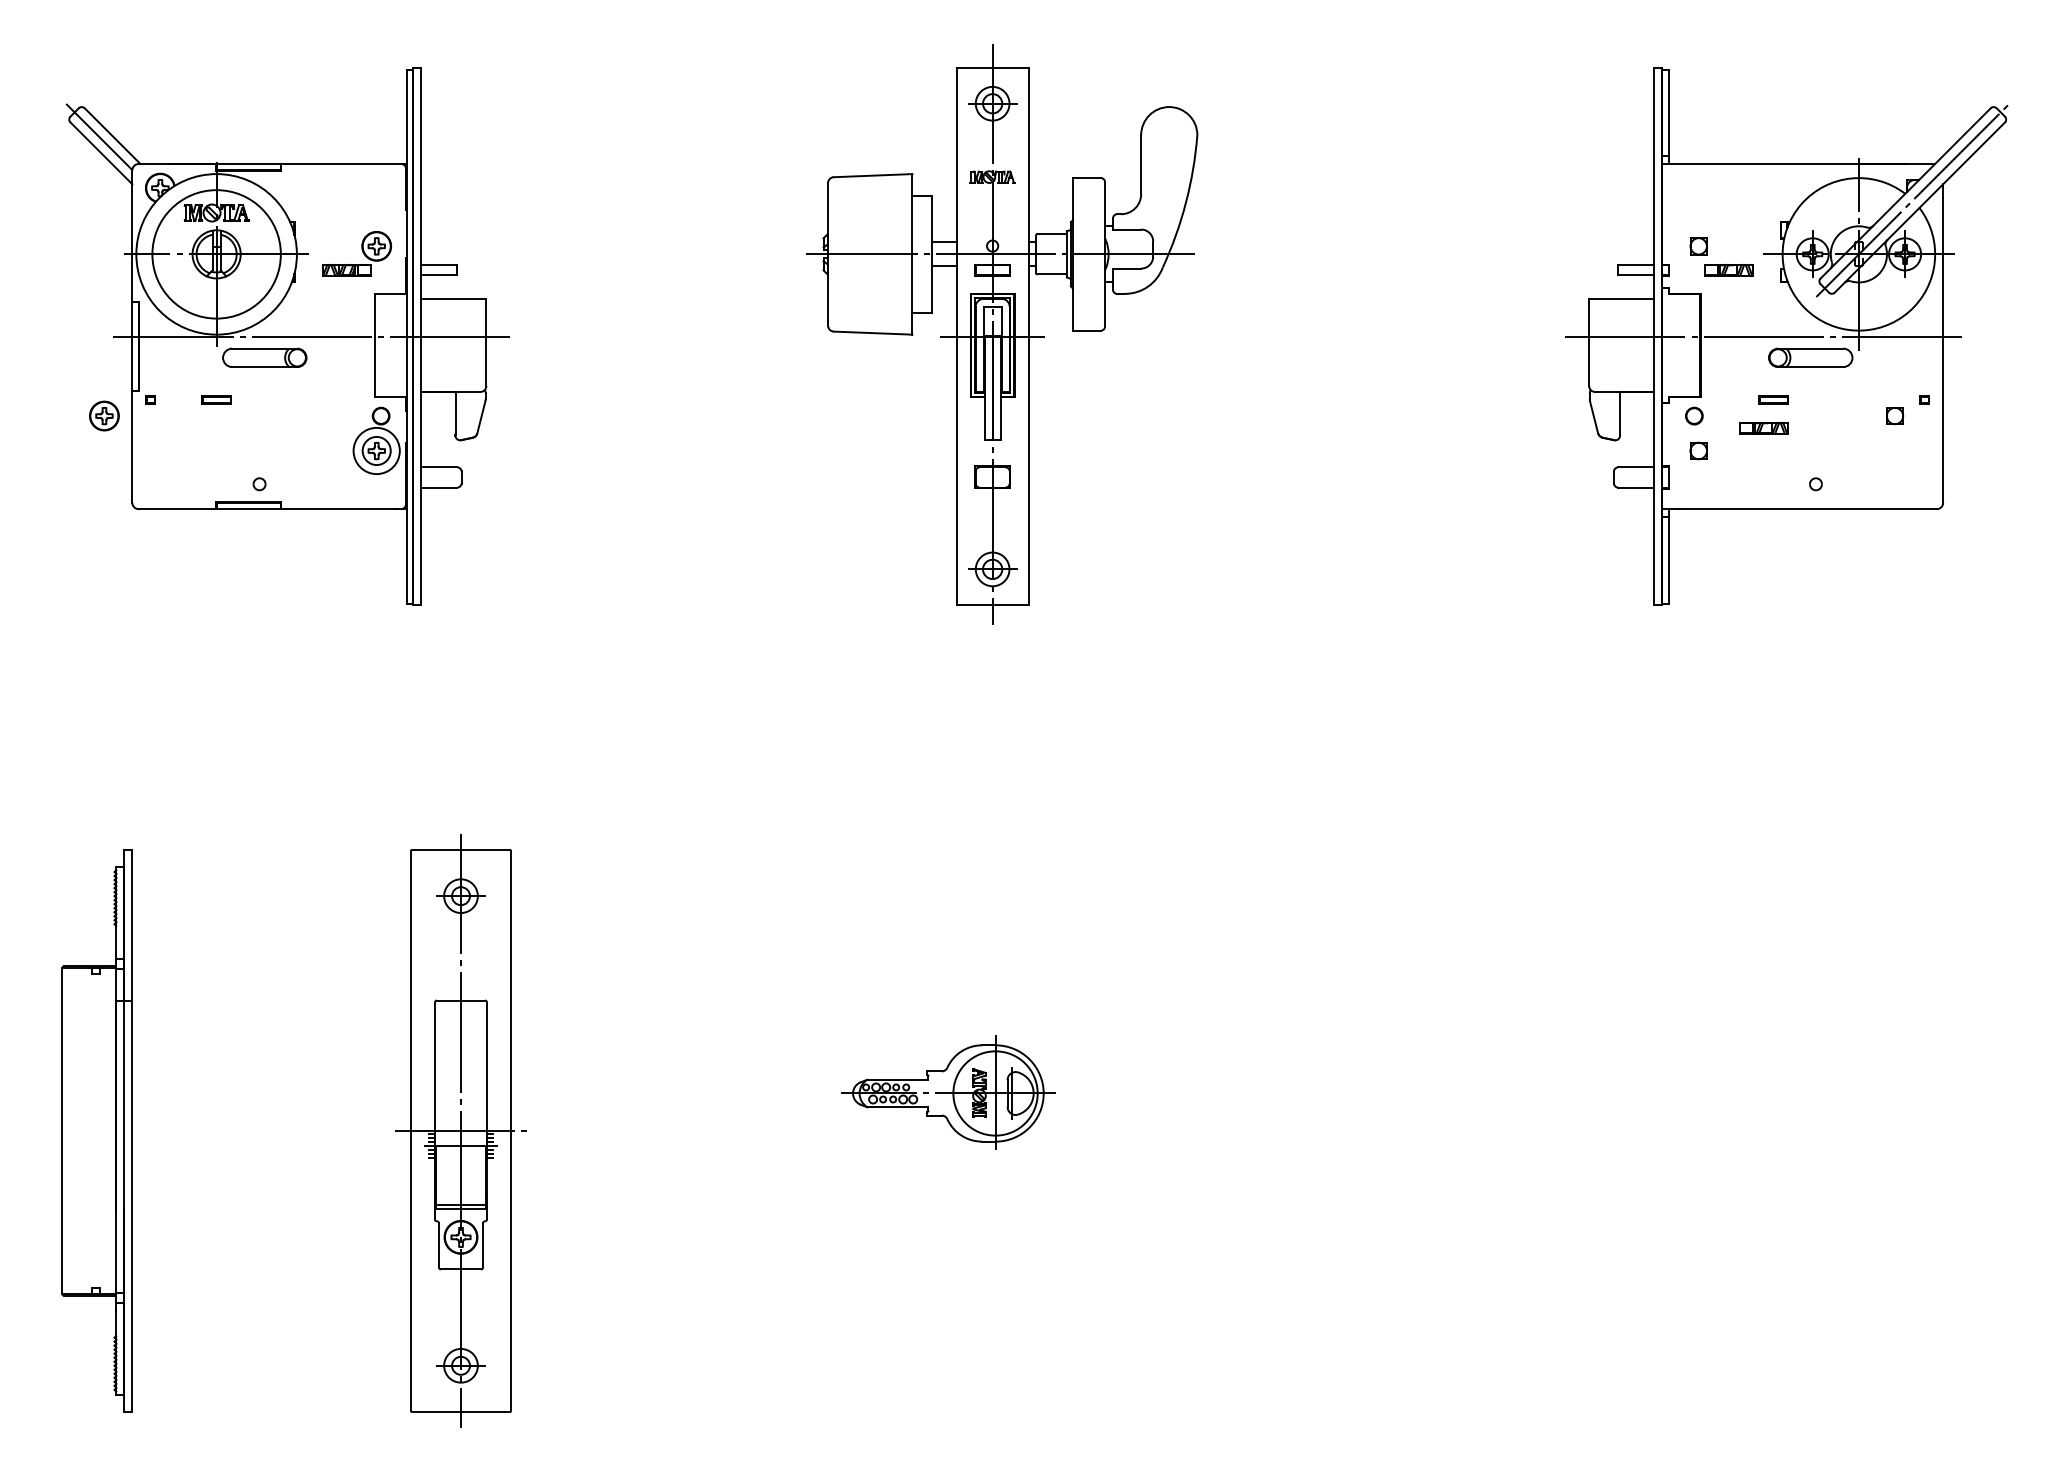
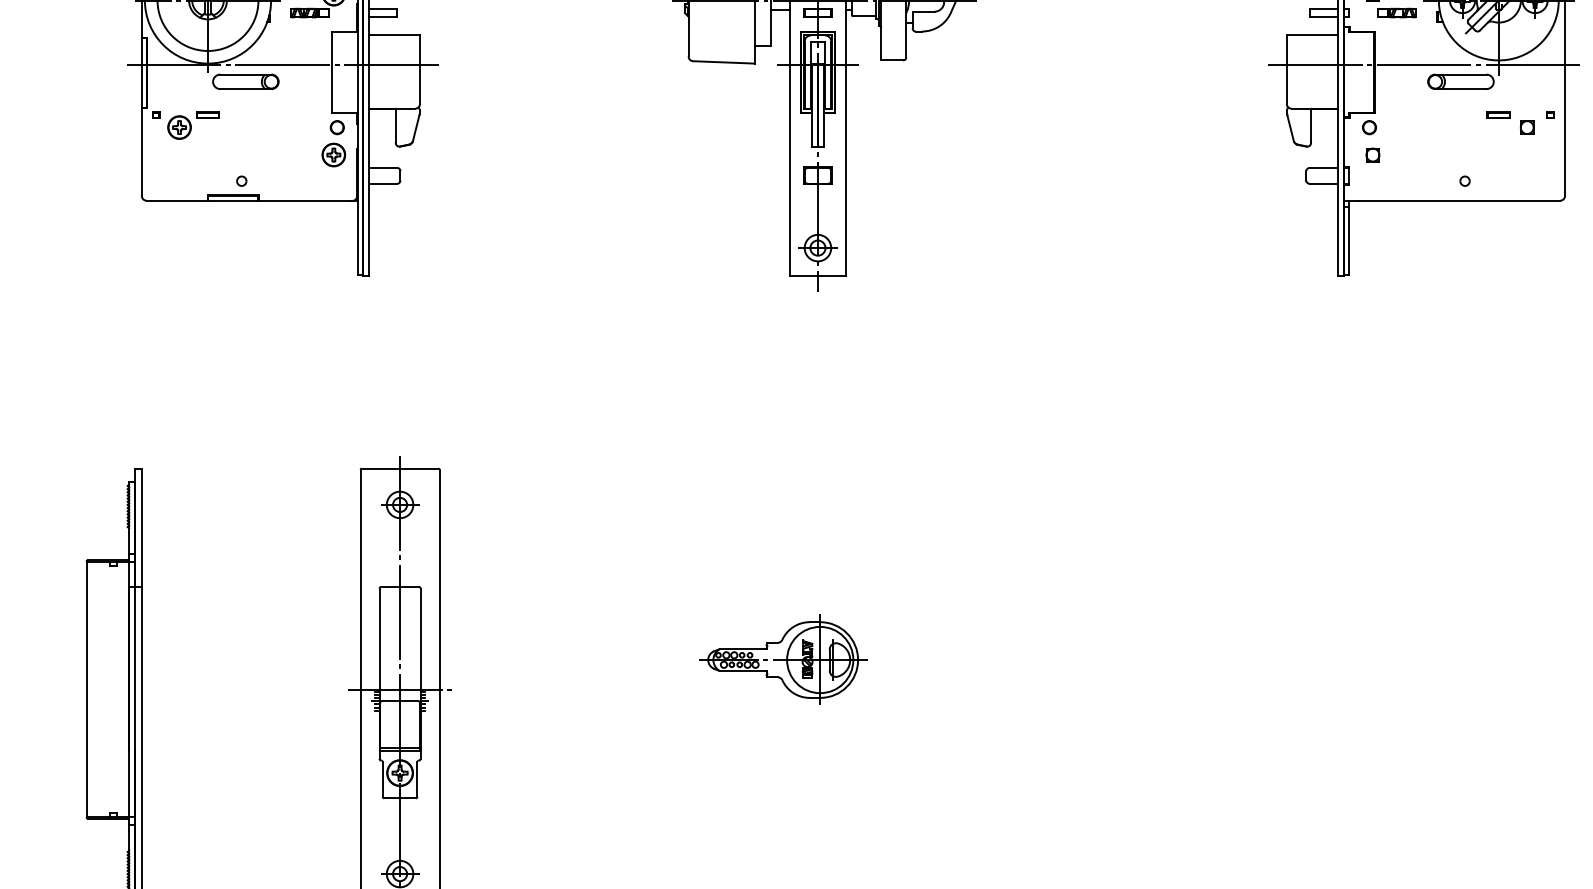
part: (1773, 399) -> (1498, 114), moved
part: (104, 415) -> (179, 127), moved
part: (1763, 428) -> (1423, 137), removed
circle: (376, 450) -> (333, 154), size x0.62

